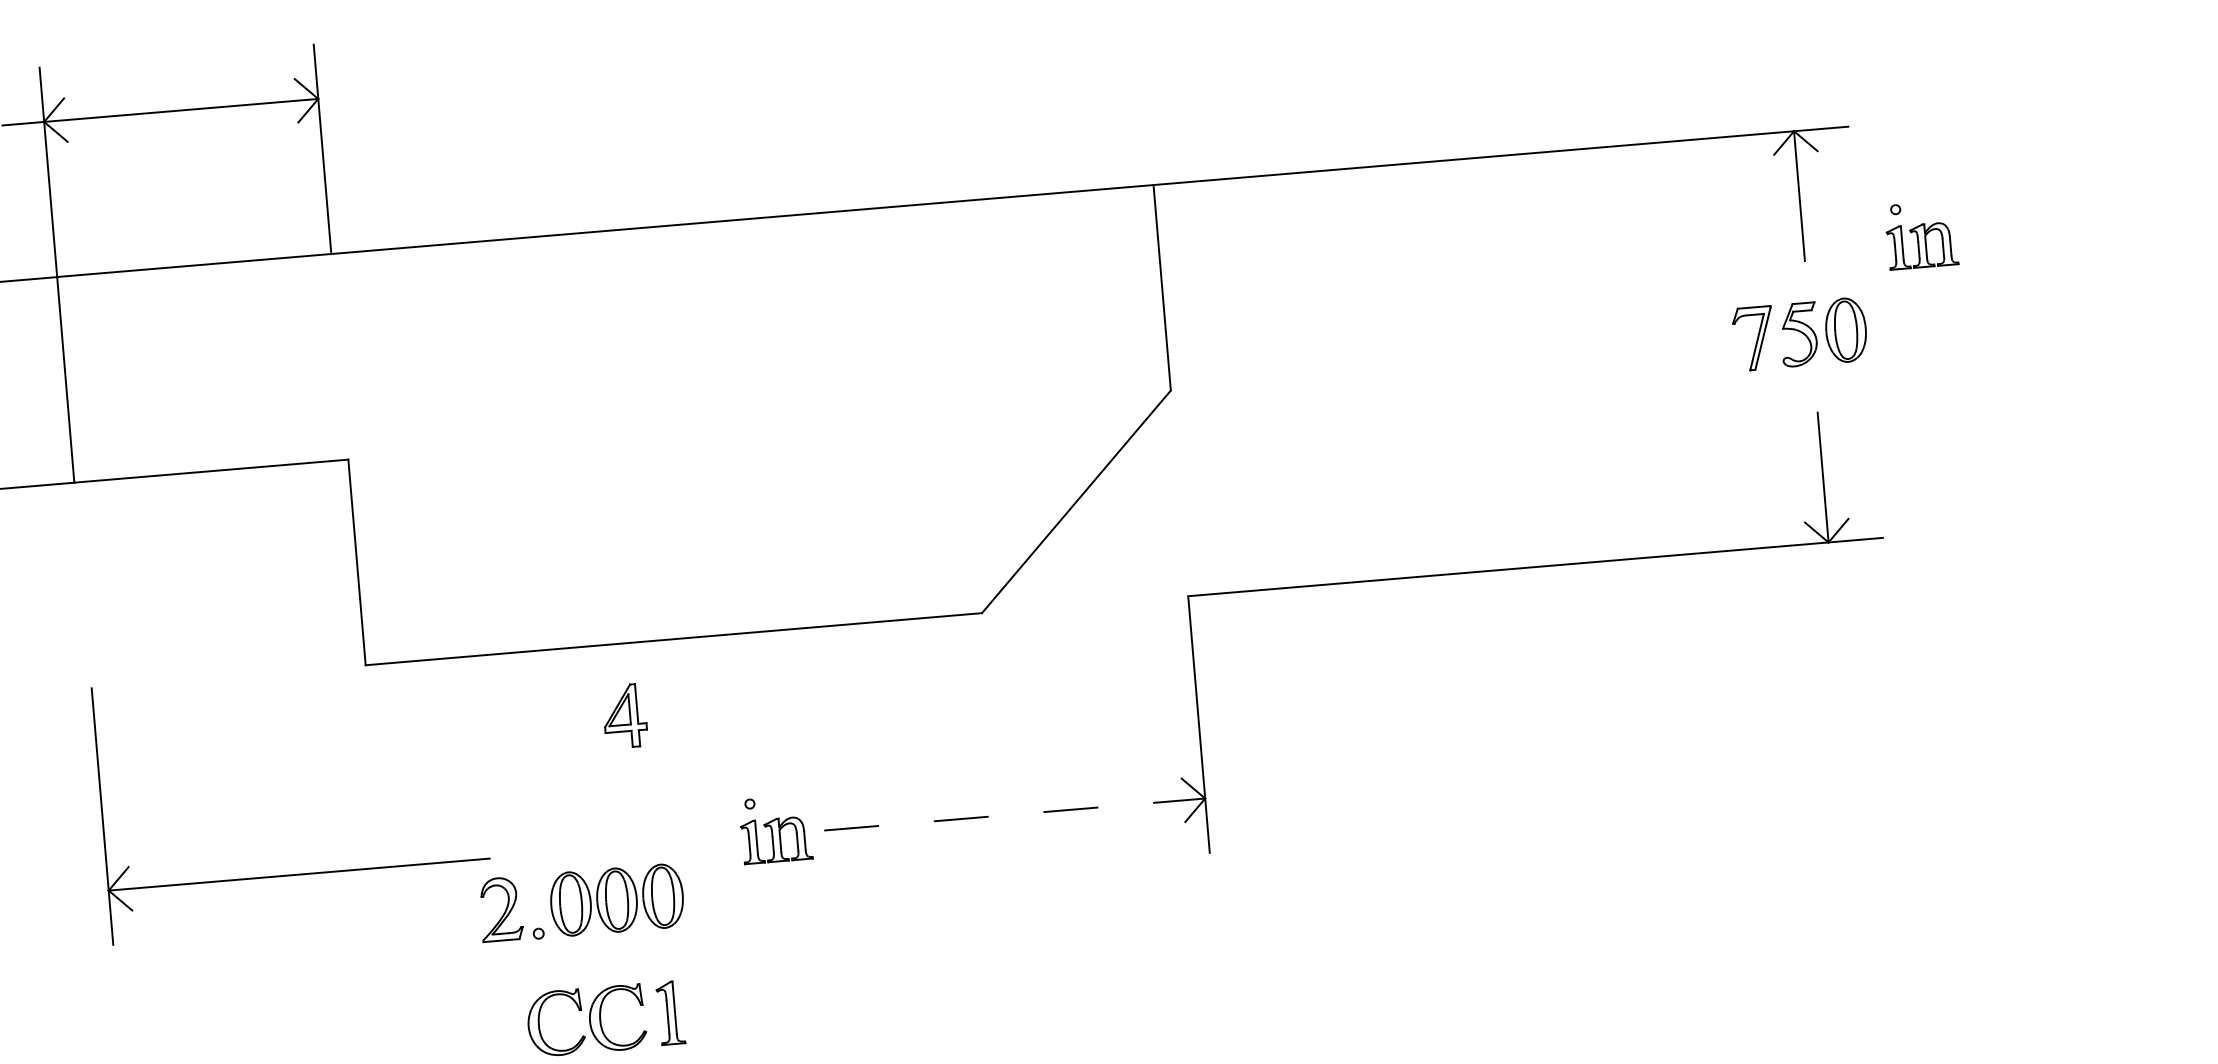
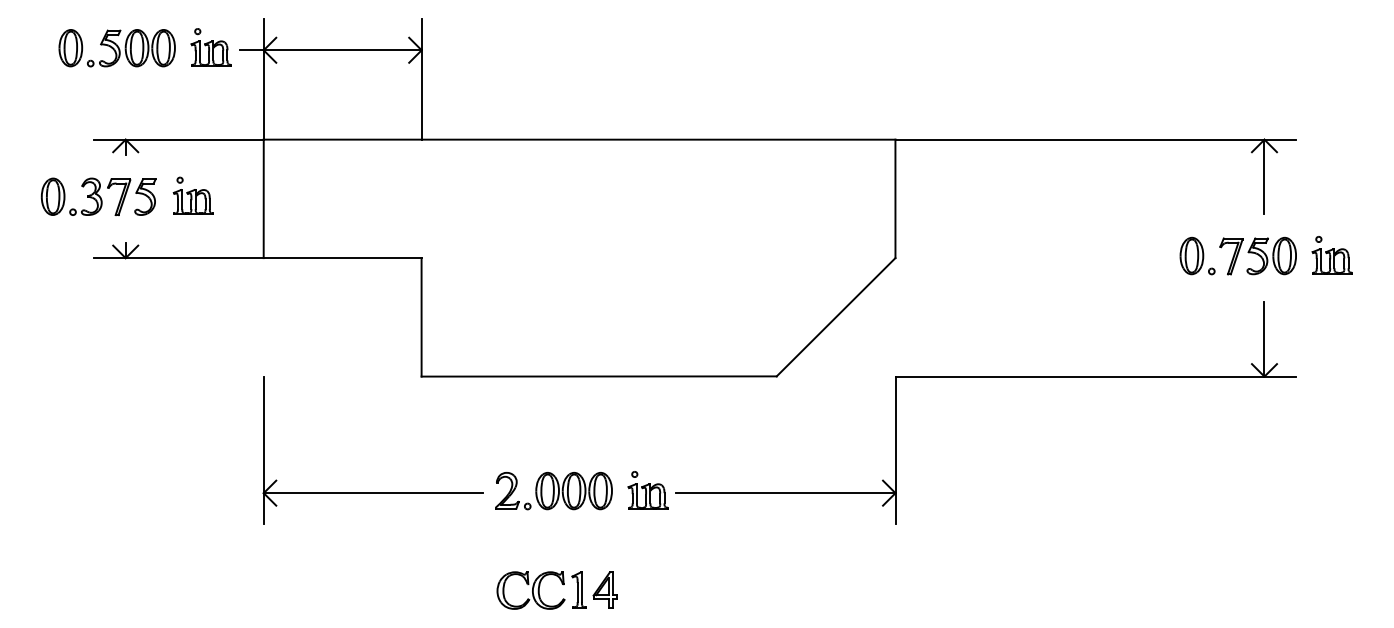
part: (1919, 235) -> (1331, 255), moved
part: (1694, 342) -> (1197, 255), added
part: (623, 715) -> (604, 589), moved
line: (1014, 815) -> (785, 493), dashed -> solid
part: (581, 903) -> (553, 491), moved

